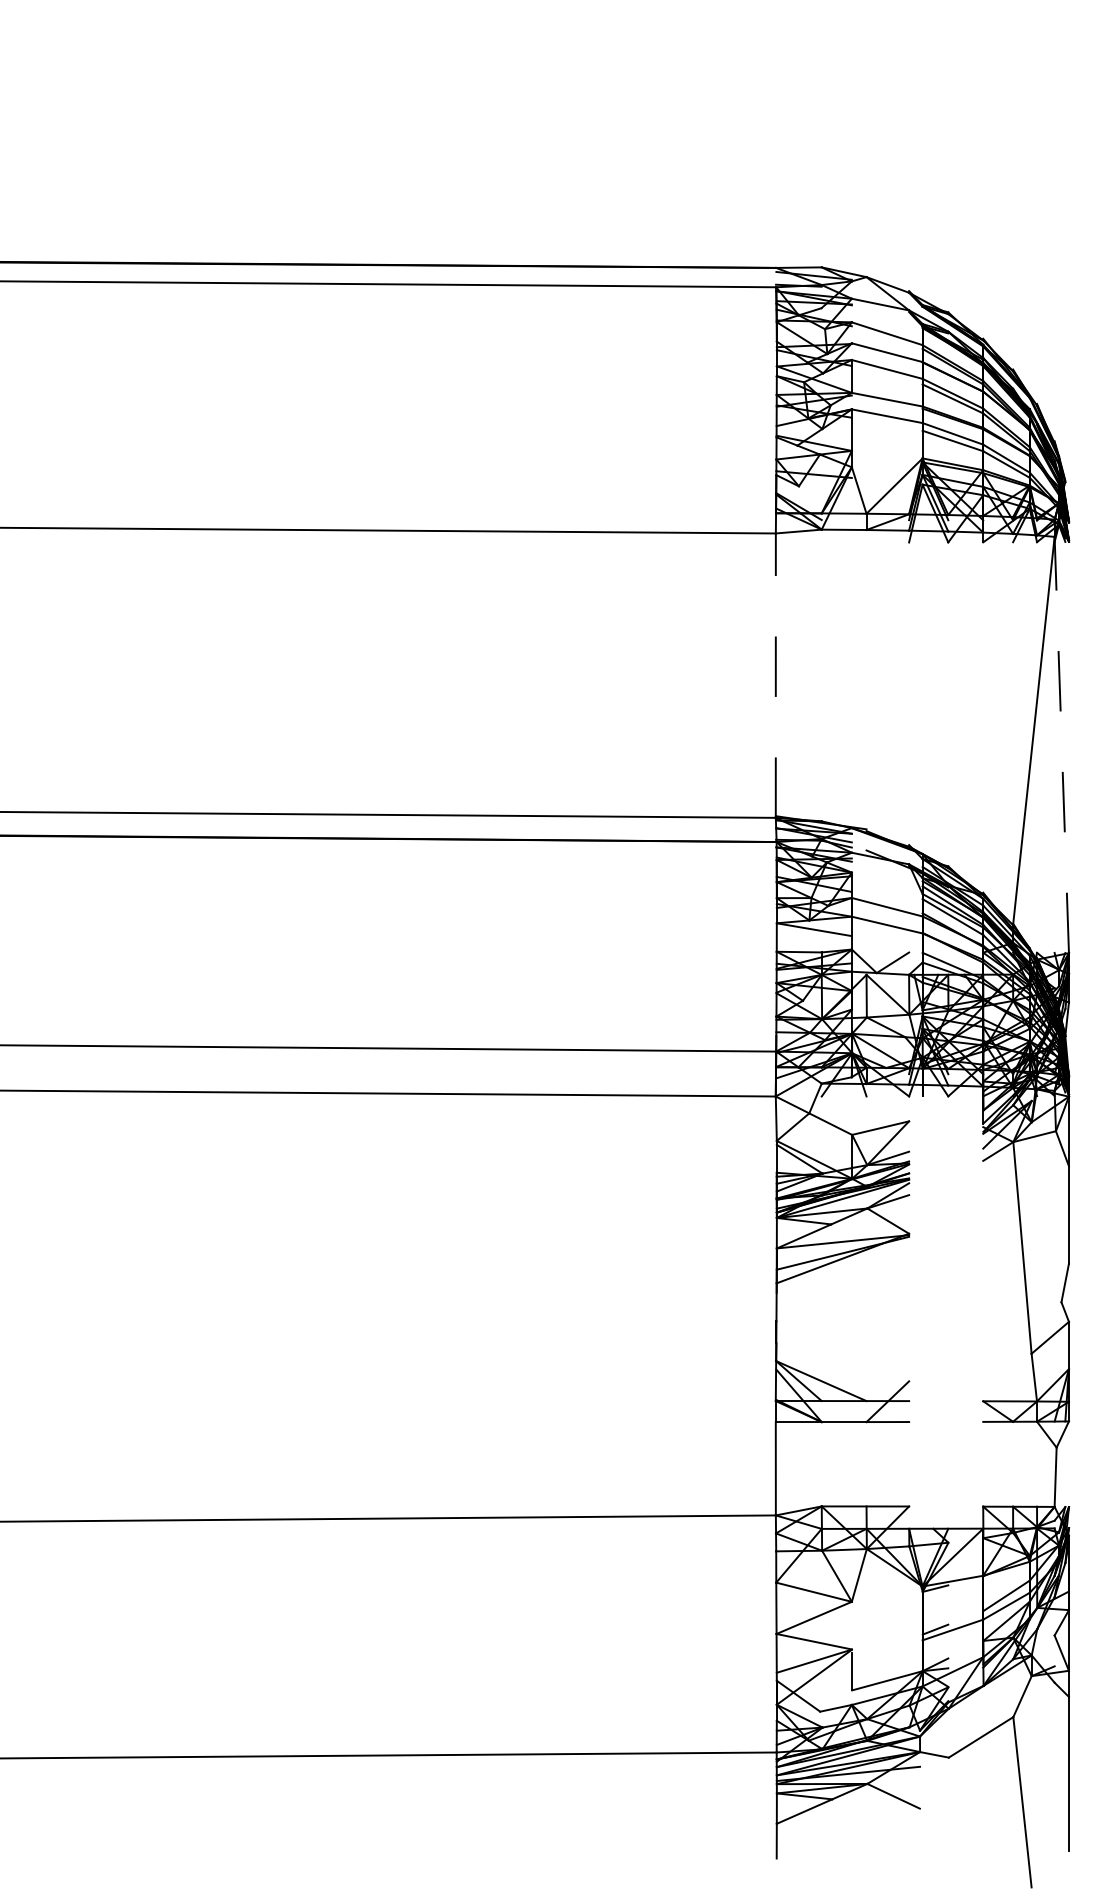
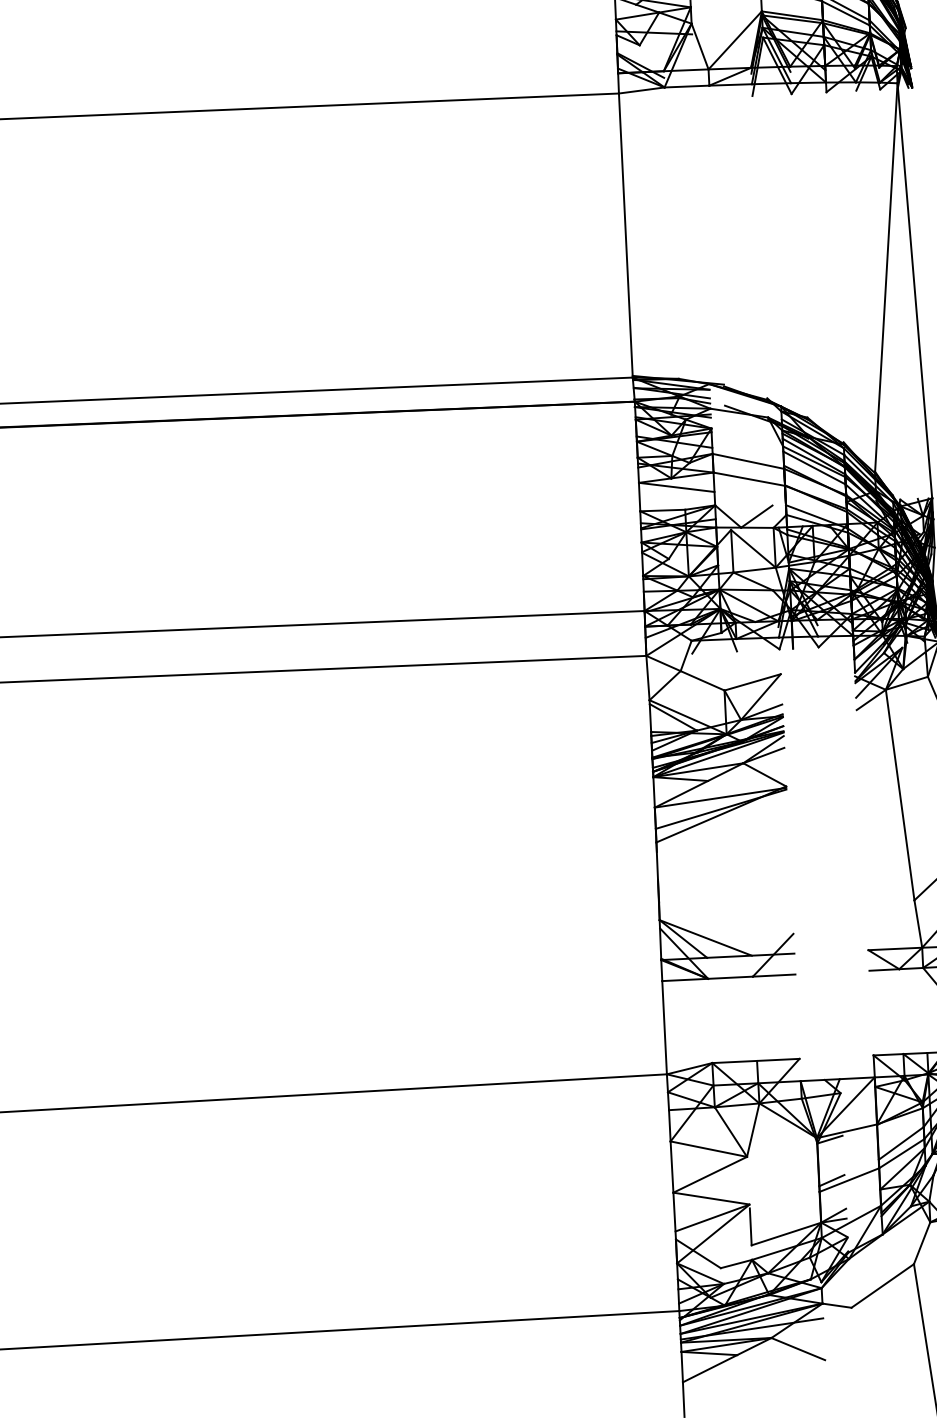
line: (775, 675) -> (625, 235), dashed -> solid
line: (1061, 744) -> (914, 290), dashed -> solid

